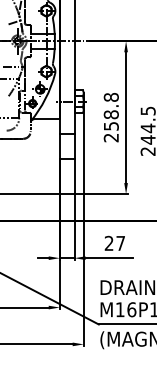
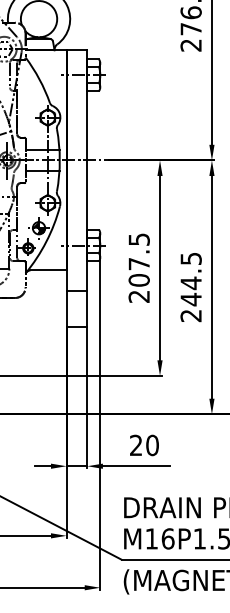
text: (110, 111) -> (138, 259), 258.8 -> 207.5
text: (120, 243) -> (152, 445), 27 -> 20

